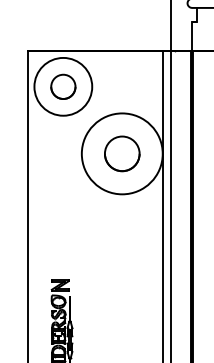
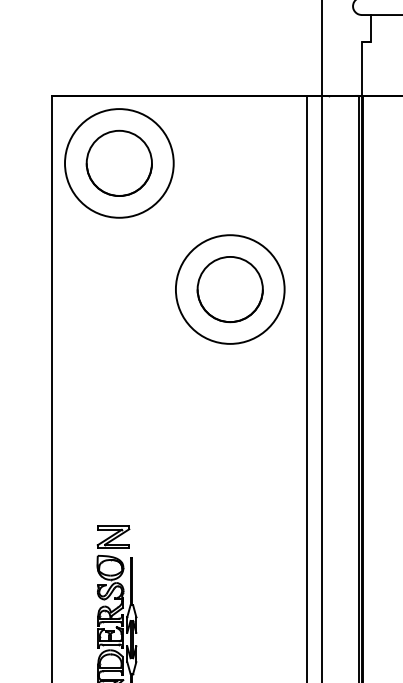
part: (63, 86) -> (119, 162), size x1.43
circle: (122, 153) -> (230, 288), size x0.71

